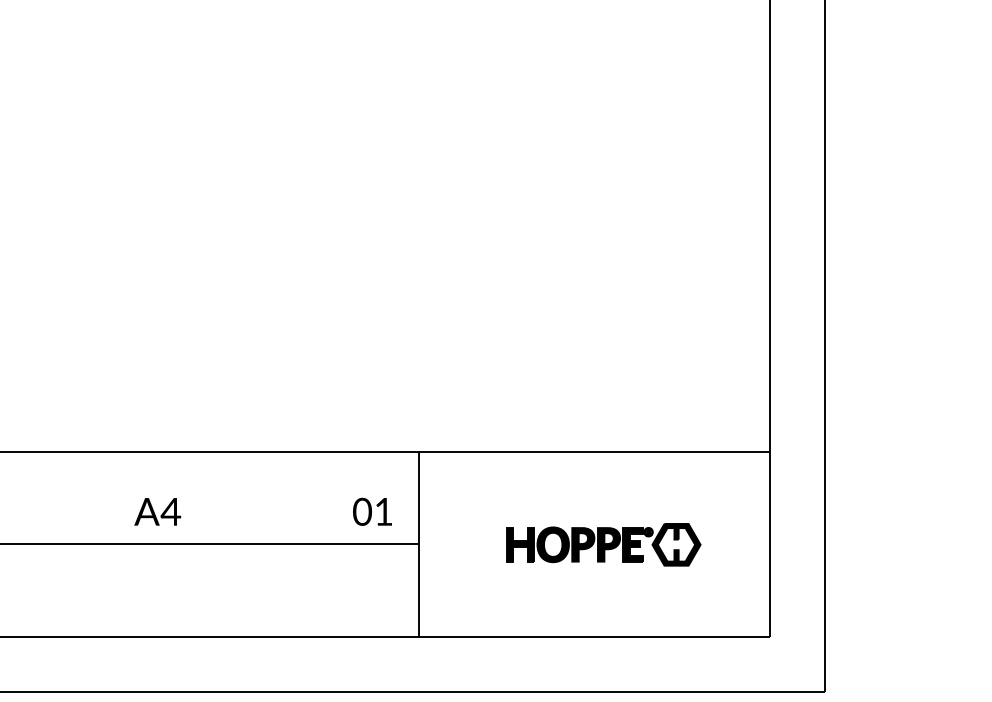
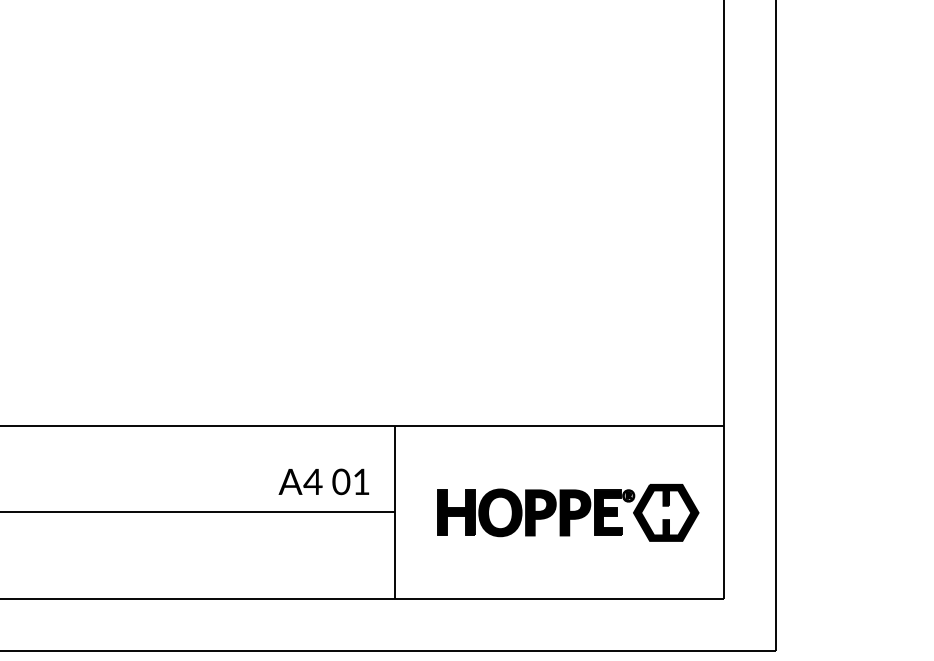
text: (157, 511) -> (300, 481), moved
part: (603, 544) -> (568, 512), size x1.43

